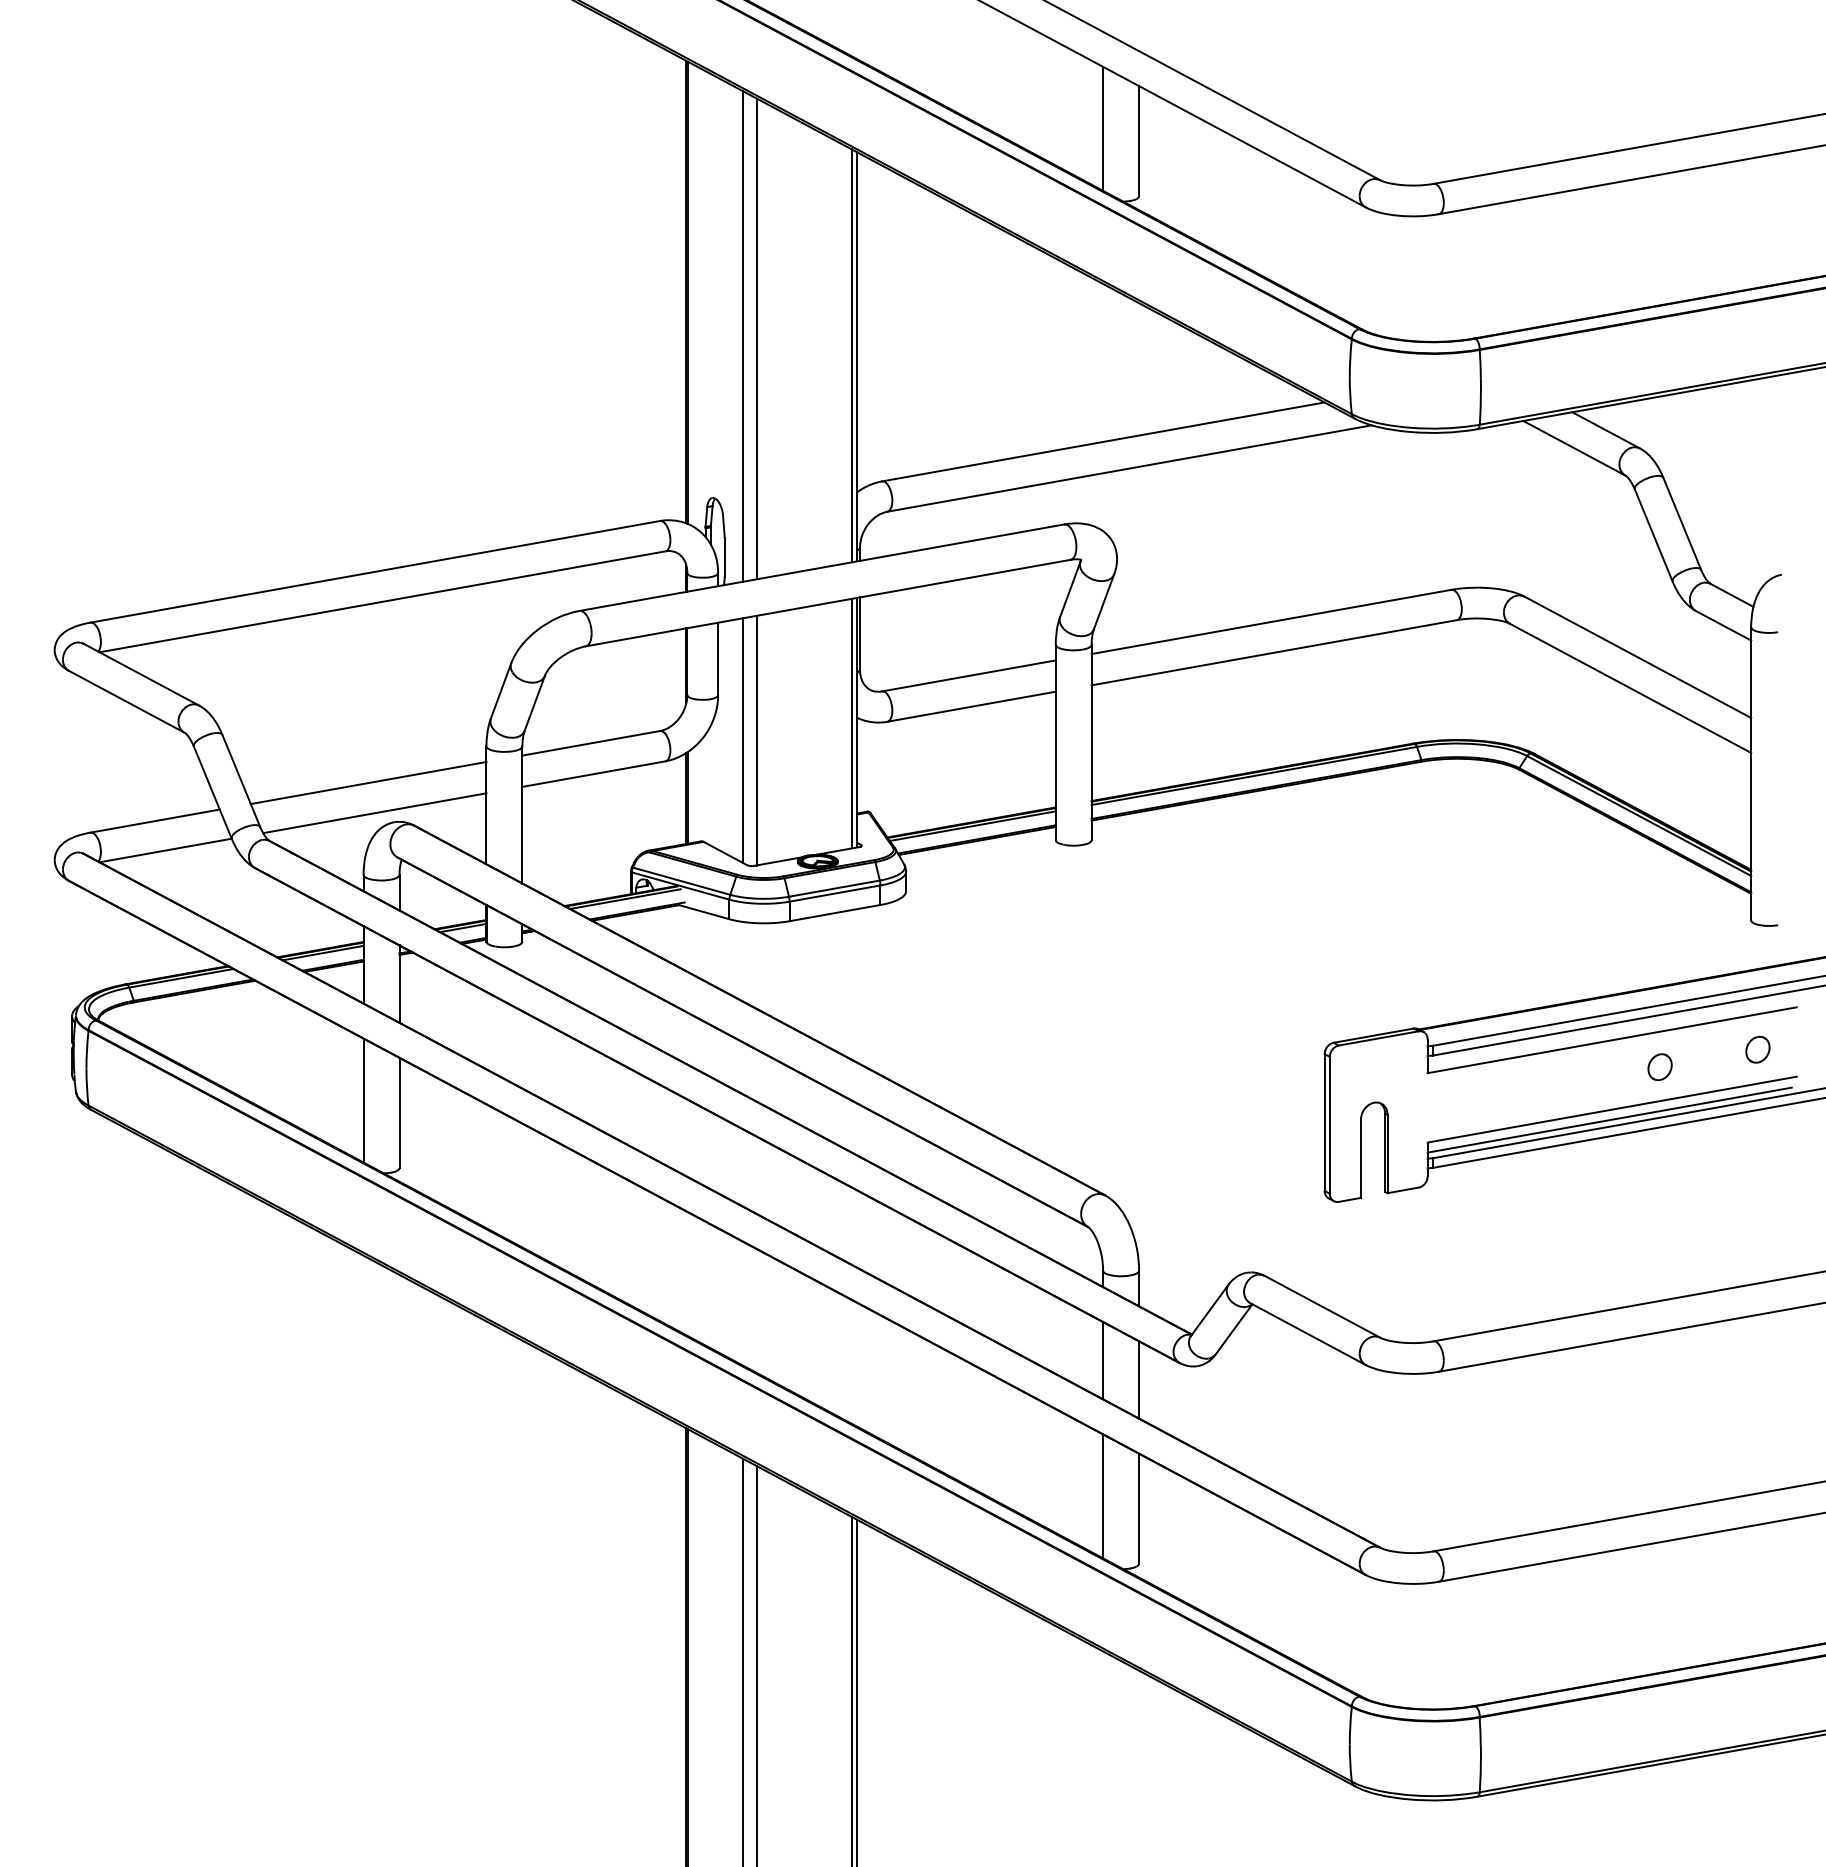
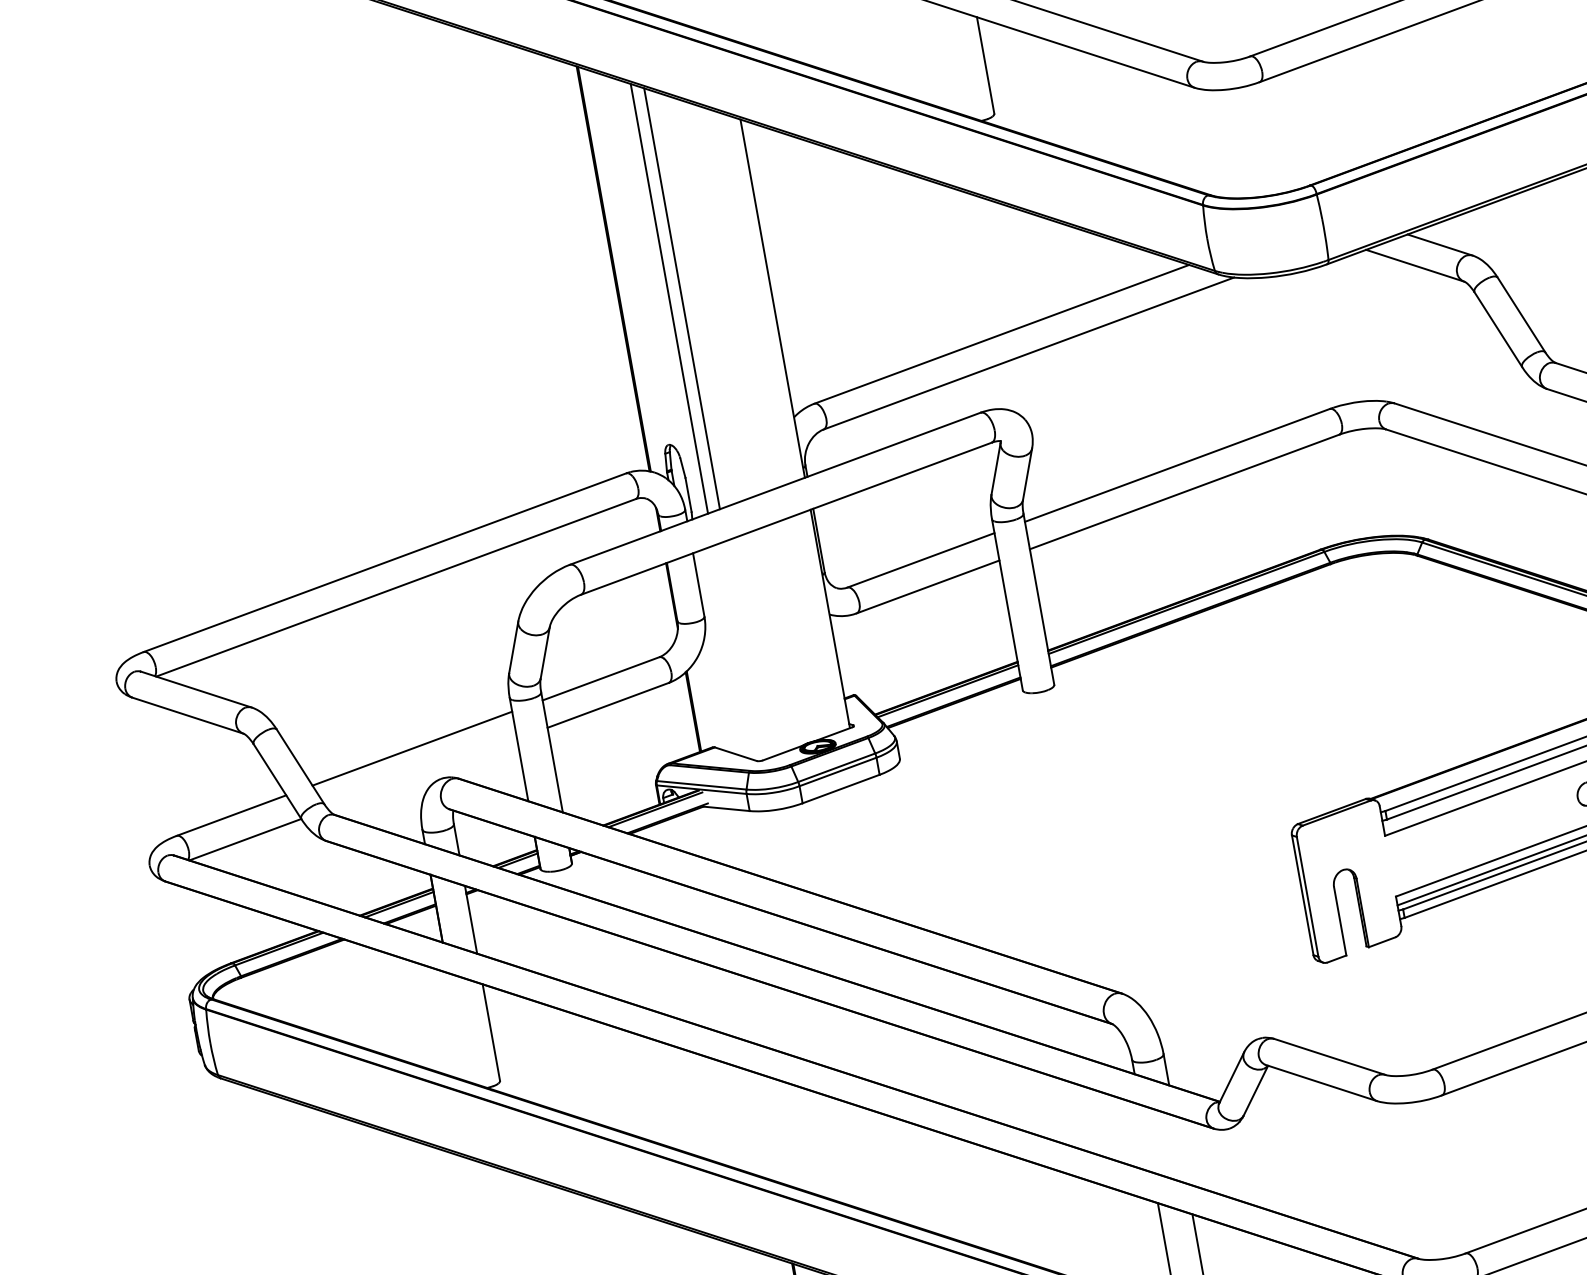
line: (1103, 128) -> (952, 59), removed
line: (851, 355) -> (767, 298), removed
line: (851, 723) -> (825, 620), removed
line: (742, 740) -> (732, 652), removed
line: (756, 740) -> (745, 650), removed
line: (374, 813) -> (422, 774), removed
line: (363, 1100) -> (457, 1027), removed
line: (1103, 1360) -> (1146, 1138), removed
line: (1139, 1379) -> (1181, 1149), removed

